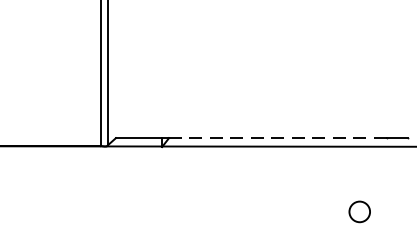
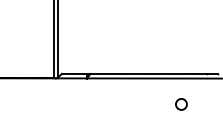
line: (277, 137) -> (148, 73), dashed -> solid
circle: (359, 212) -> (181, 104), moved

